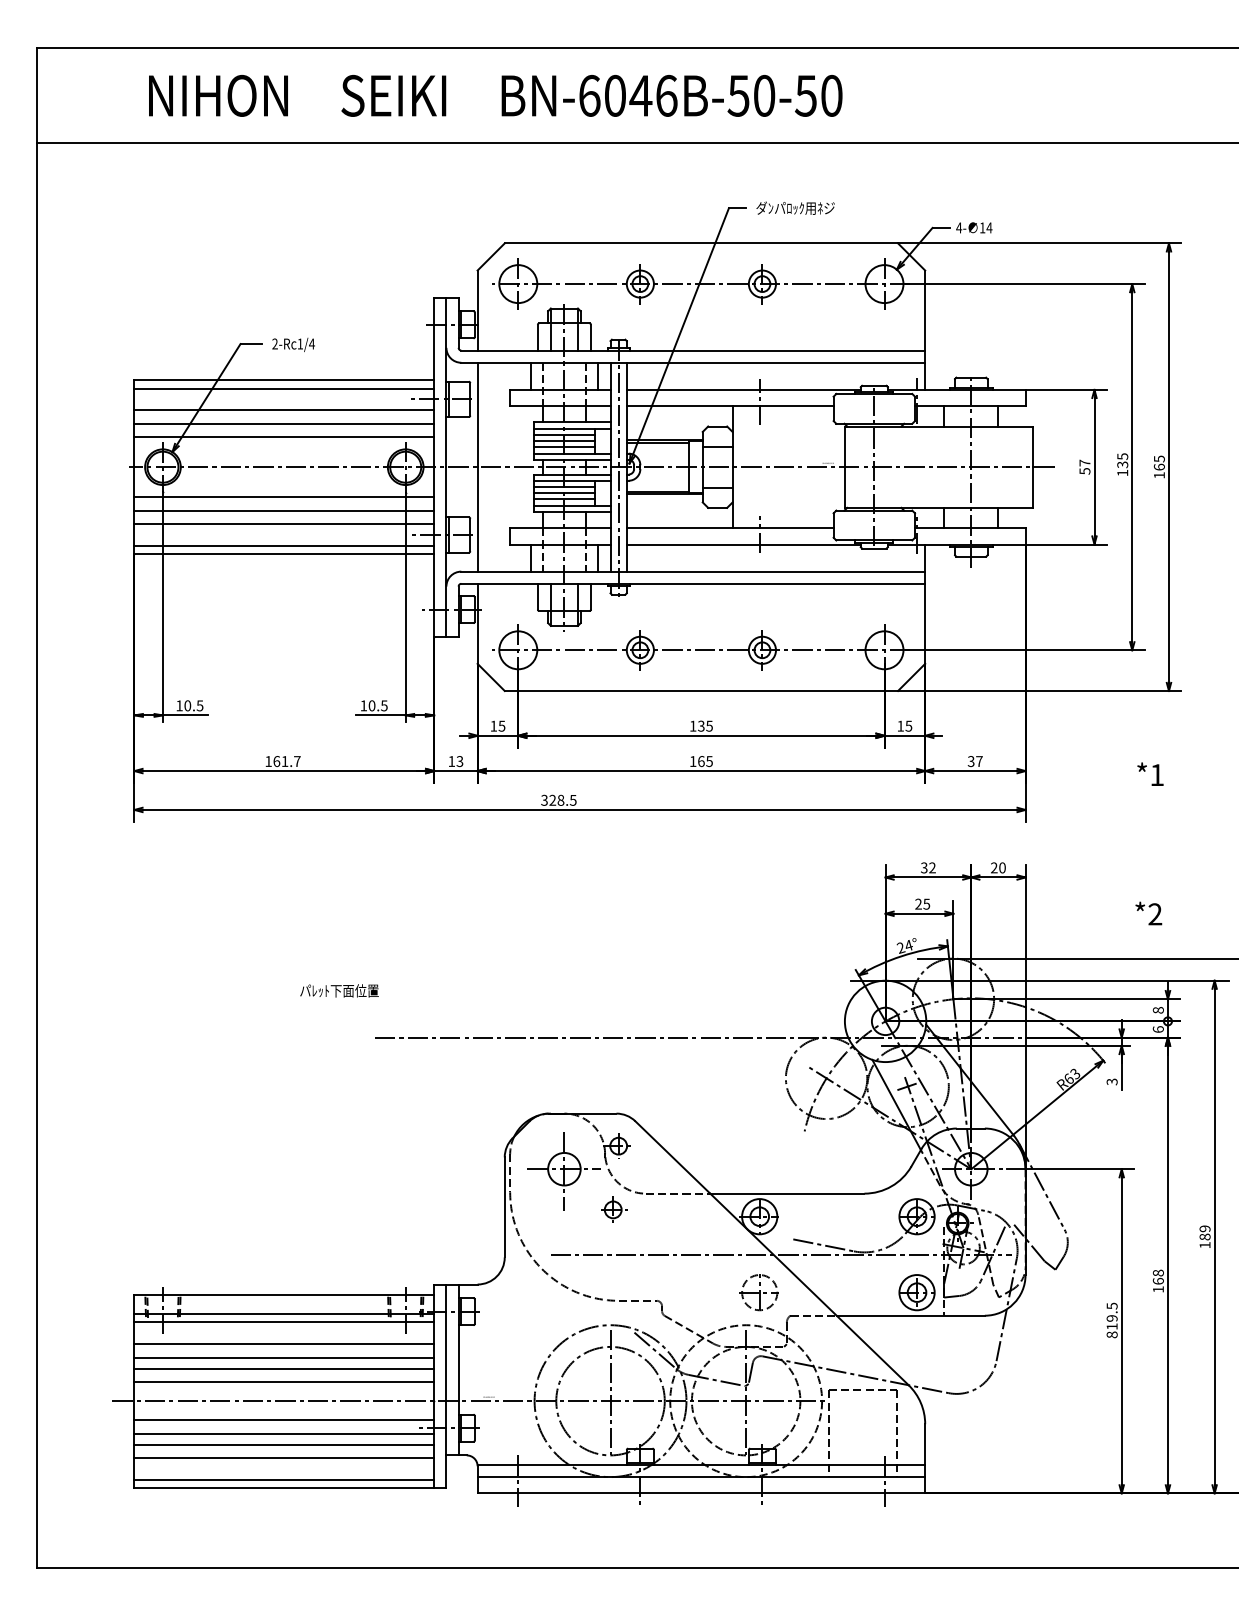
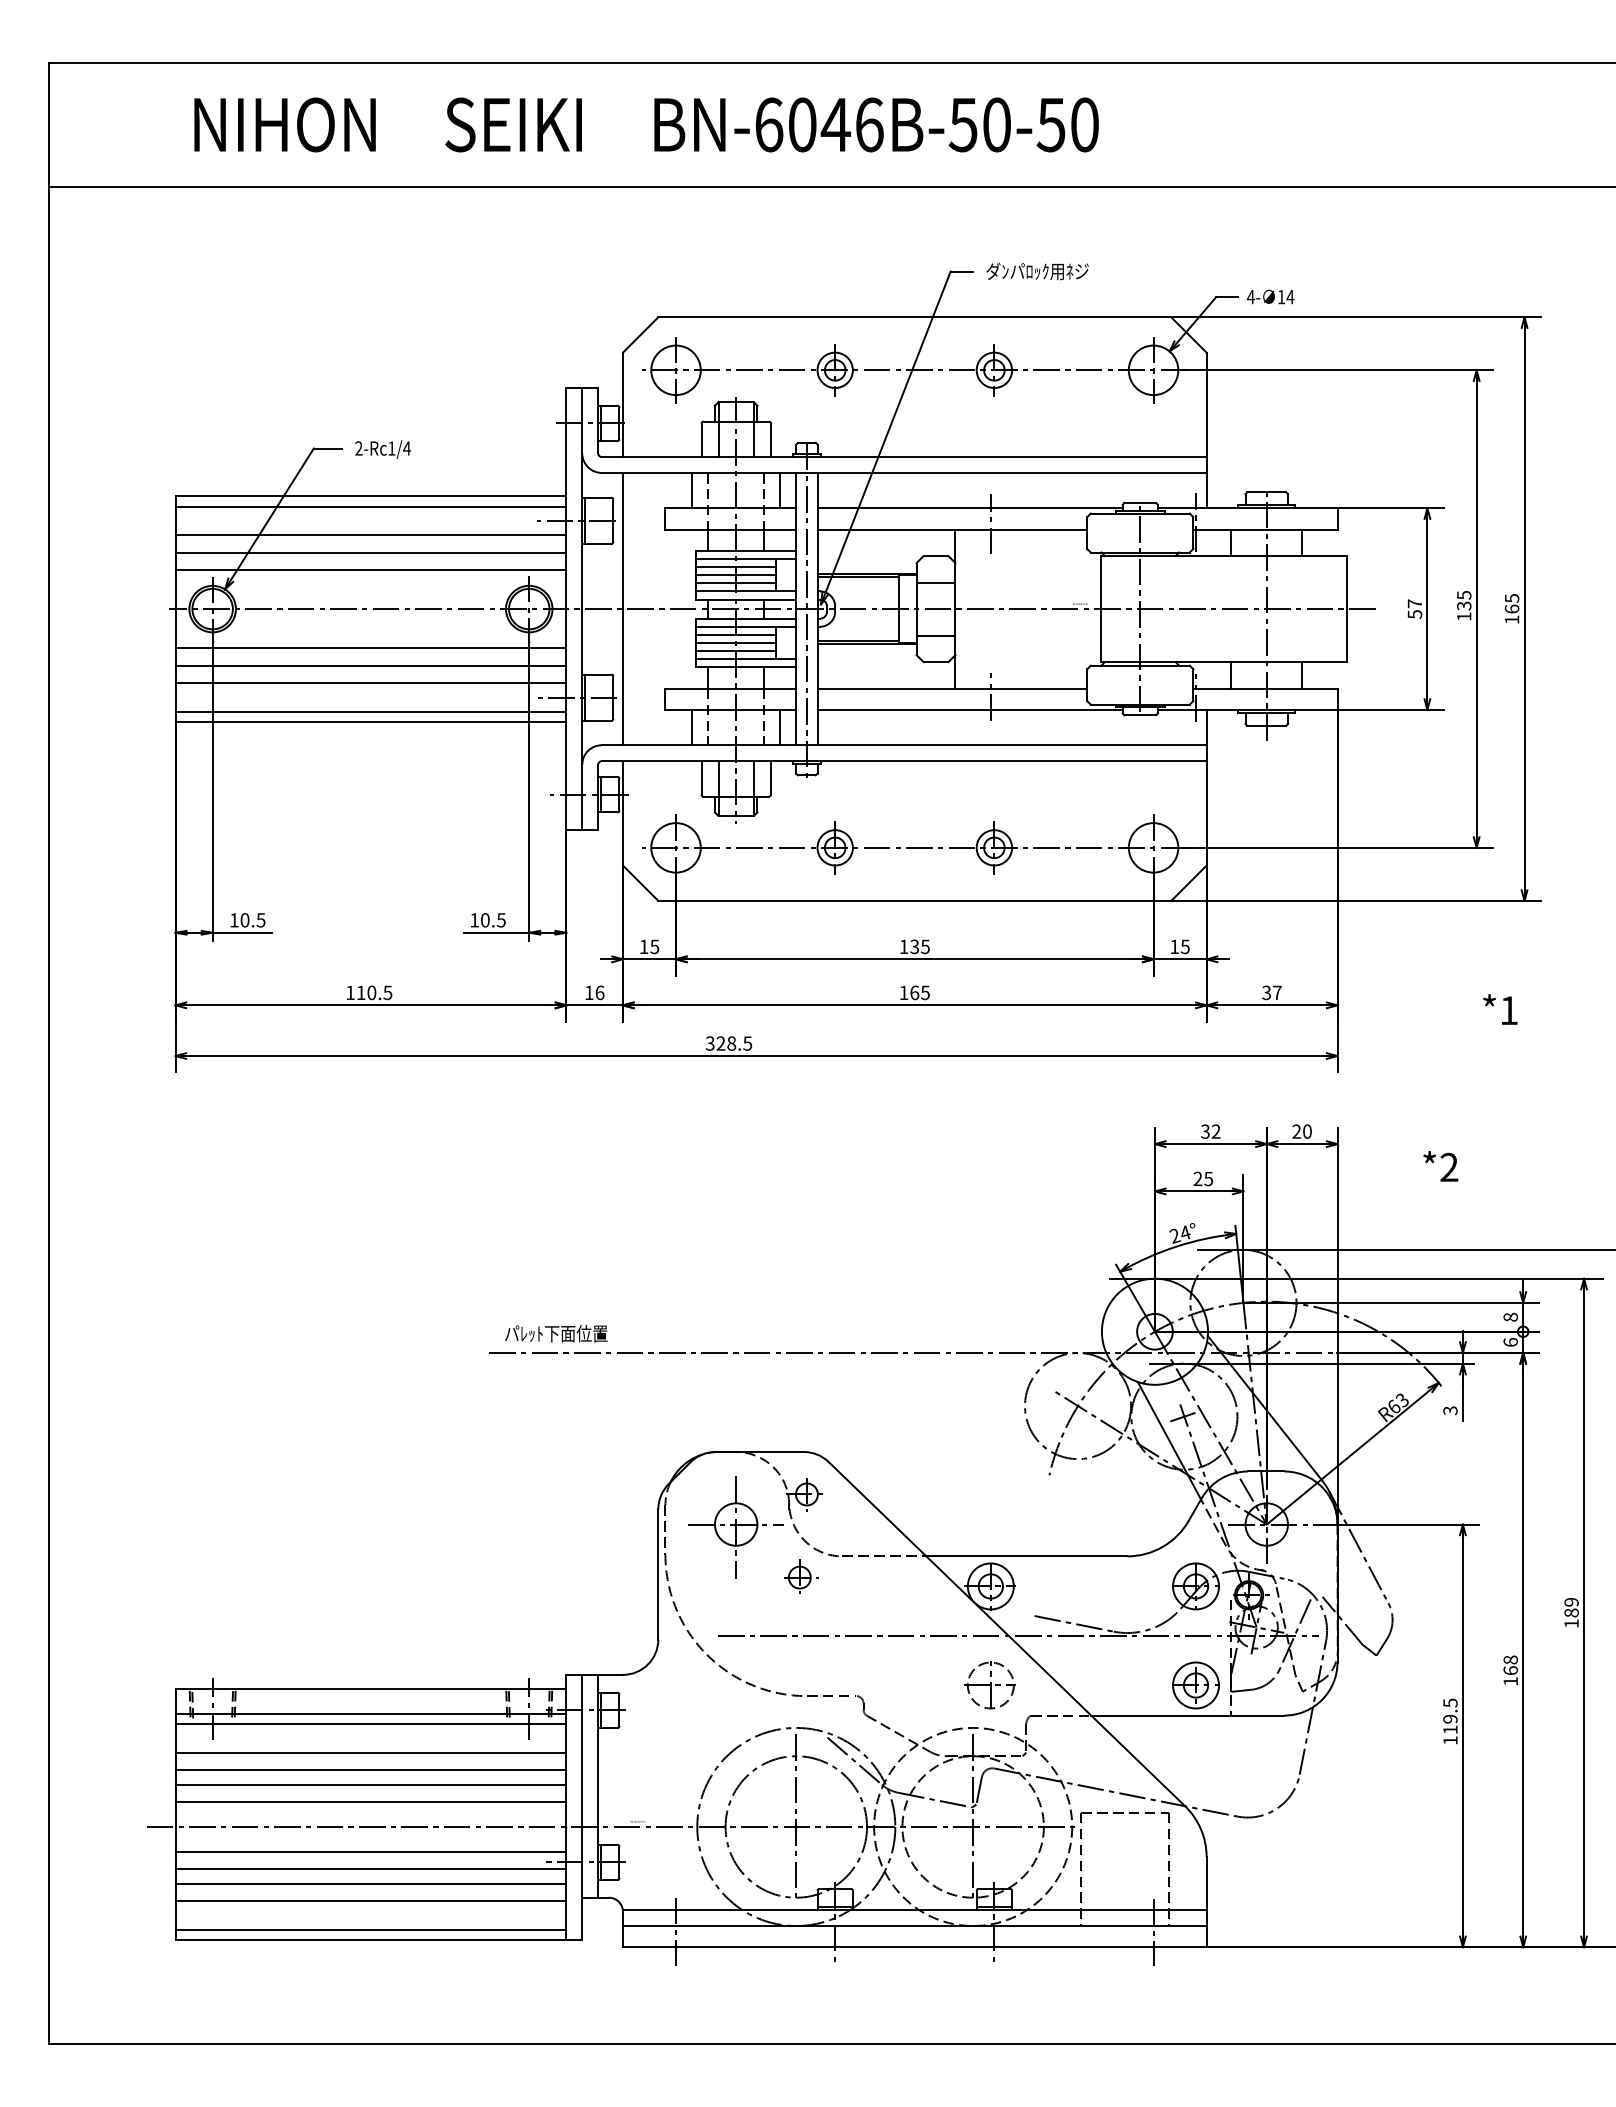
text: (286, 761) -> (373, 992), 161.7 -> 110.5
text: (459, 761) -> (599, 992), 13 -> 16
text: (1148, 913) -> (1440, 1166), moved
text: (339, 990) -> (556, 1333), moved
text: (1111, 1334) -> (1449, 1740), 819.5 -> 119.5

